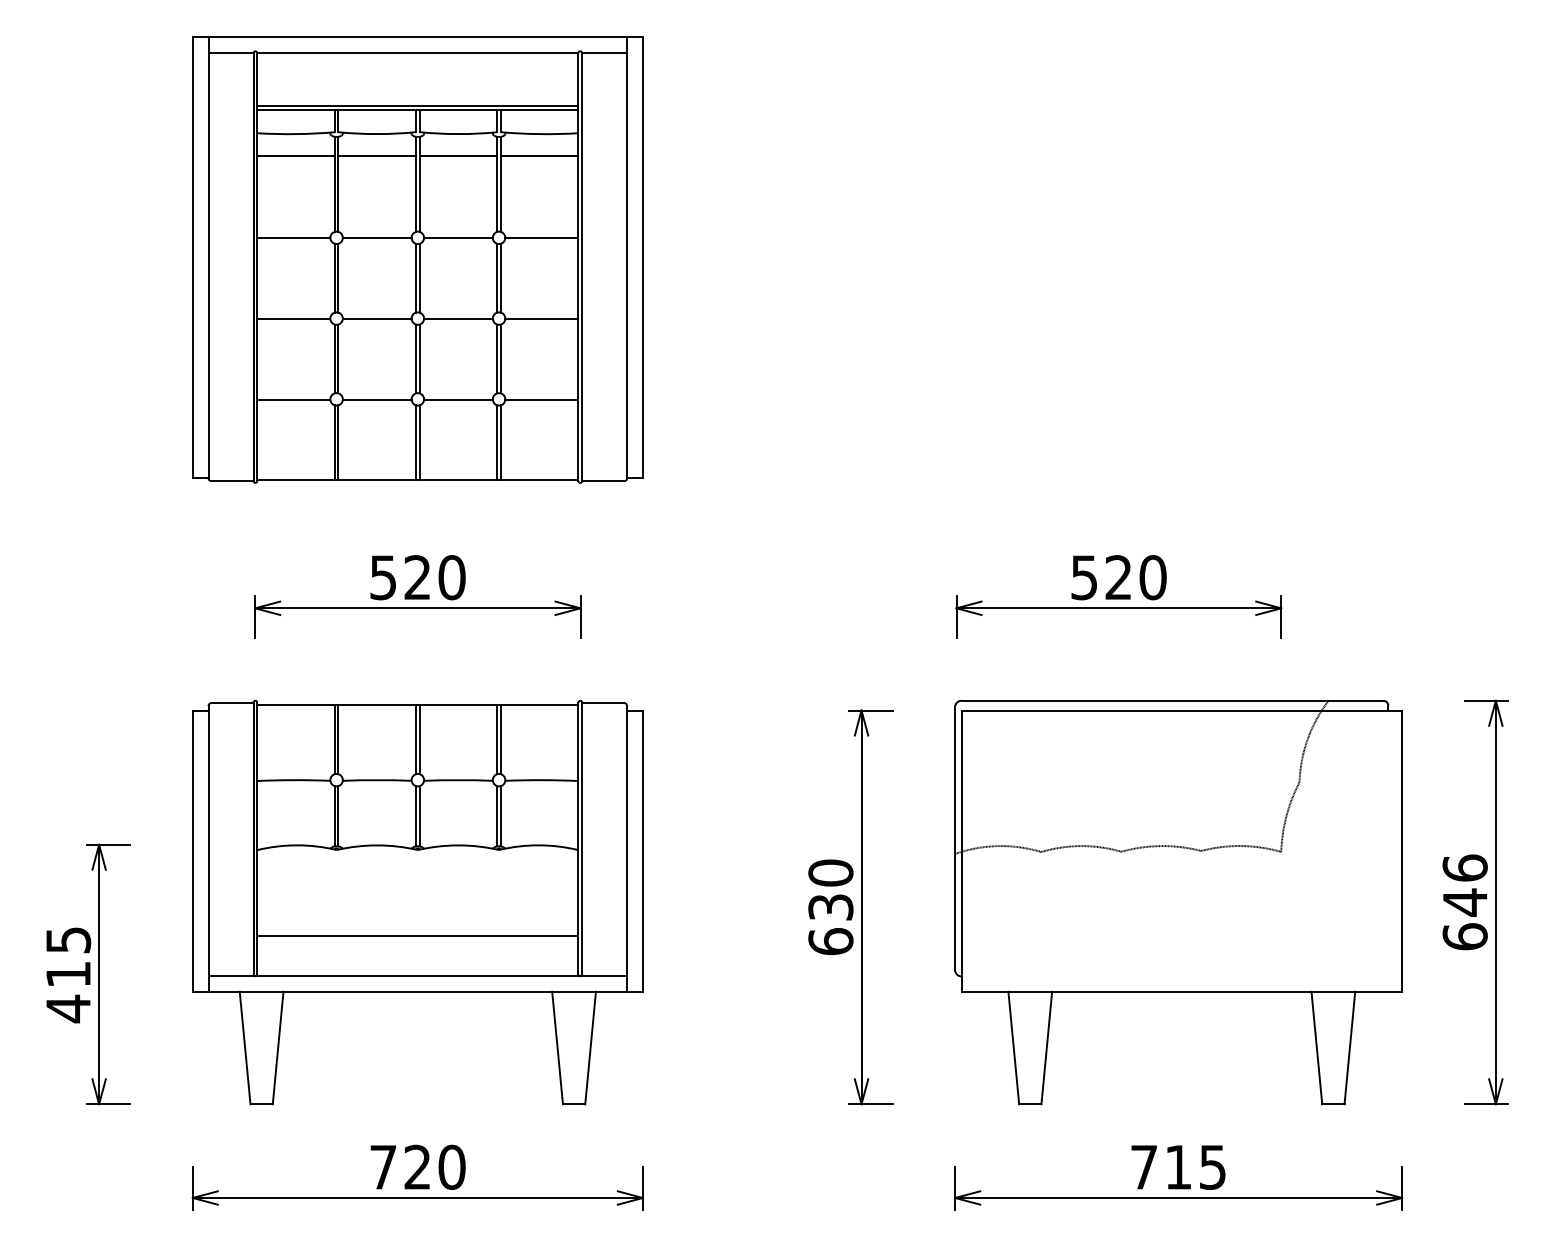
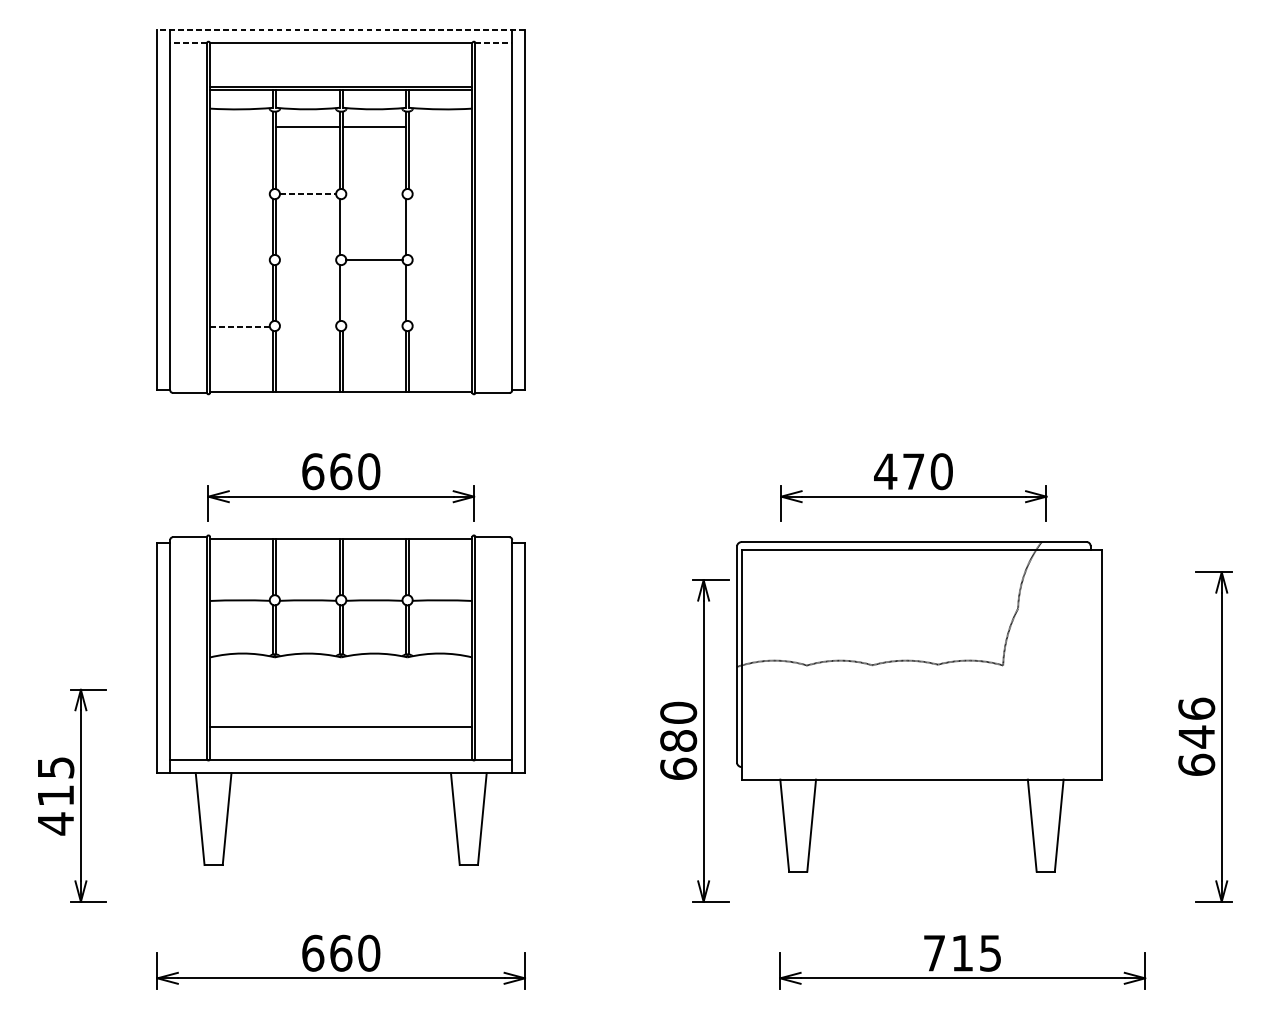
line: (417, 37) -> (340, 30), solid -> dashed
line: (230, 53) -> (188, 43), solid -> dashed
line: (605, 53) -> (494, 43), solid -> dashed
line: (295, 156) -> (241, 127), removed
line: (539, 156) -> (440, 127), removed
line: (293, 237) -> (239, 193), removed
line: (377, 237) -> (308, 193), solid -> dashed
line: (458, 237) -> (374, 193), removed
line: (541, 237) -> (442, 193), removed
line: (419, 277) -> (342, 226), removed
line: (501, 277) -> (409, 226), removed
line: (293, 318) -> (239, 259), removed
line: (376, 318) -> (307, 259), removed
line: (541, 318) -> (442, 259), removed
line: (419, 358) -> (342, 292), removed
line: (501, 358) -> (409, 292), removed
line: (293, 399) -> (239, 326), solid -> dashed
line: (376, 399) -> (307, 326), removed
line: (458, 399) -> (374, 326), removed
line: (541, 399) -> (442, 326), removed
text: (400, 577) -> (327, 471), 520 -> 660
text: (1100, 577) -> (898, 471), 520 -> 470
part: (417, 902) -> (340, 700), moved
part: (1178, 902) -> (919, 706), moved
text: (830, 907) -> (678, 741), 630 -> 680
text: (400, 1166) -> (327, 952), 720 -> 660

